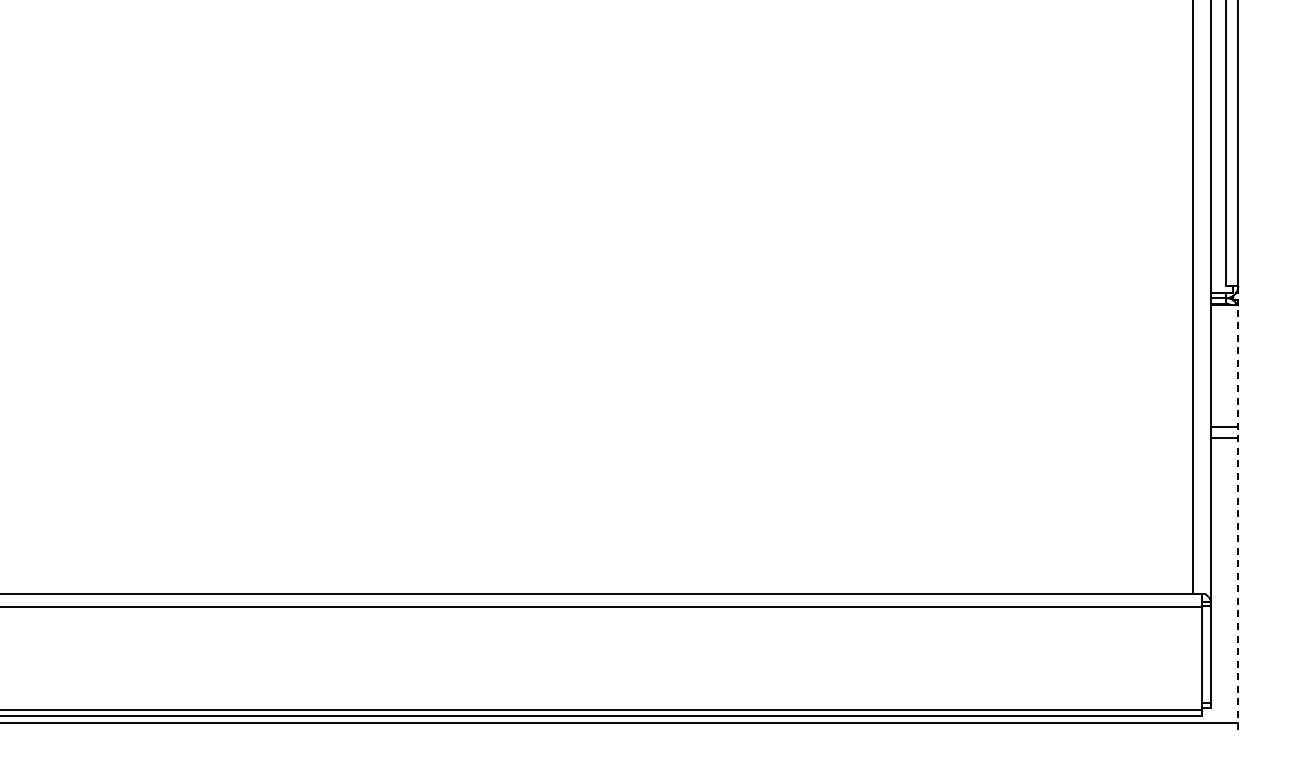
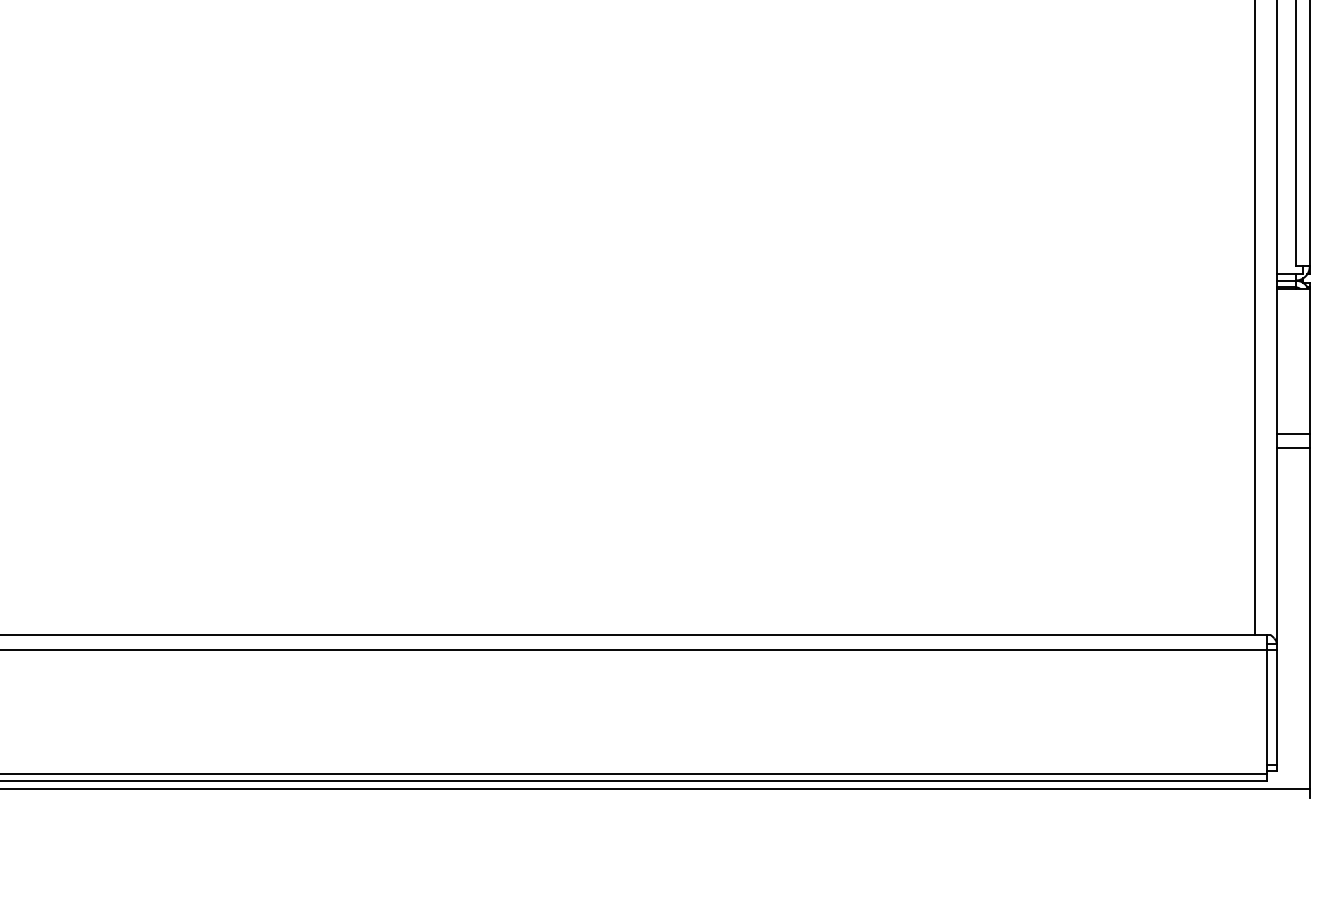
line: (1238, 516) -> (1309, 541), dashed -> solid

